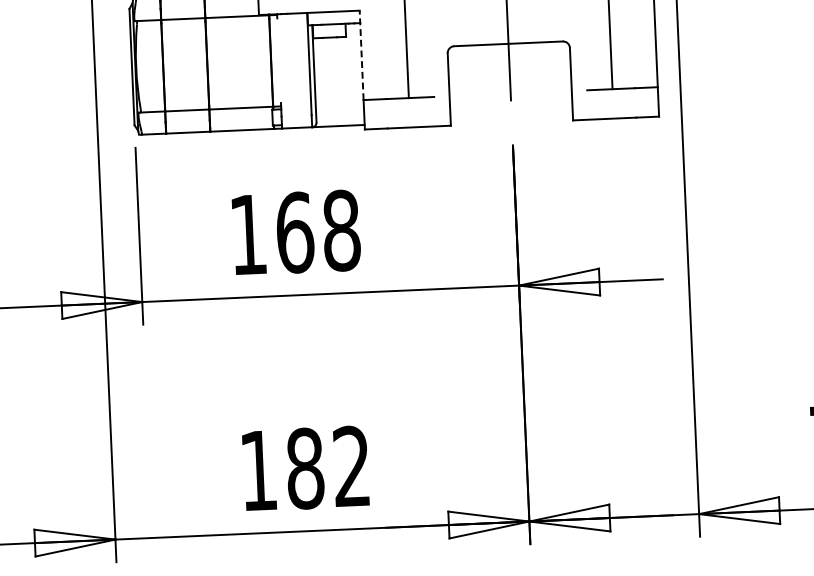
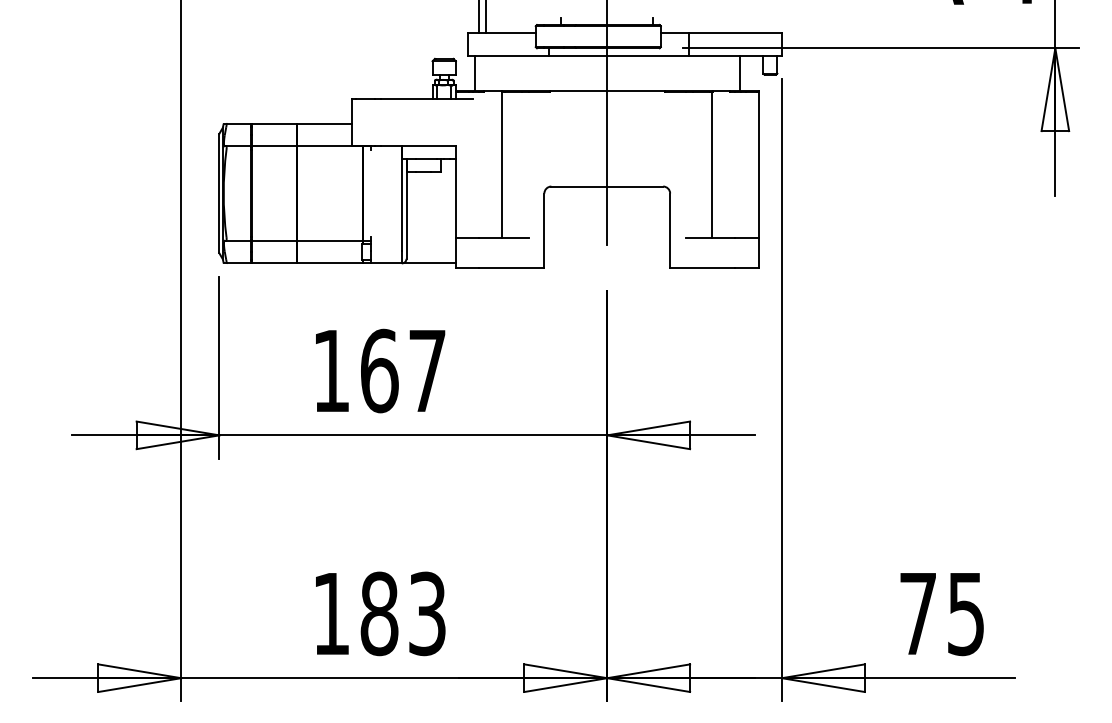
line: (361, 55) -> (455, 191), dashed -> solid
text: (341, 230) -> (427, 370), 168 -> 167
text: (351, 466) -> (427, 613), 182 -> 183

